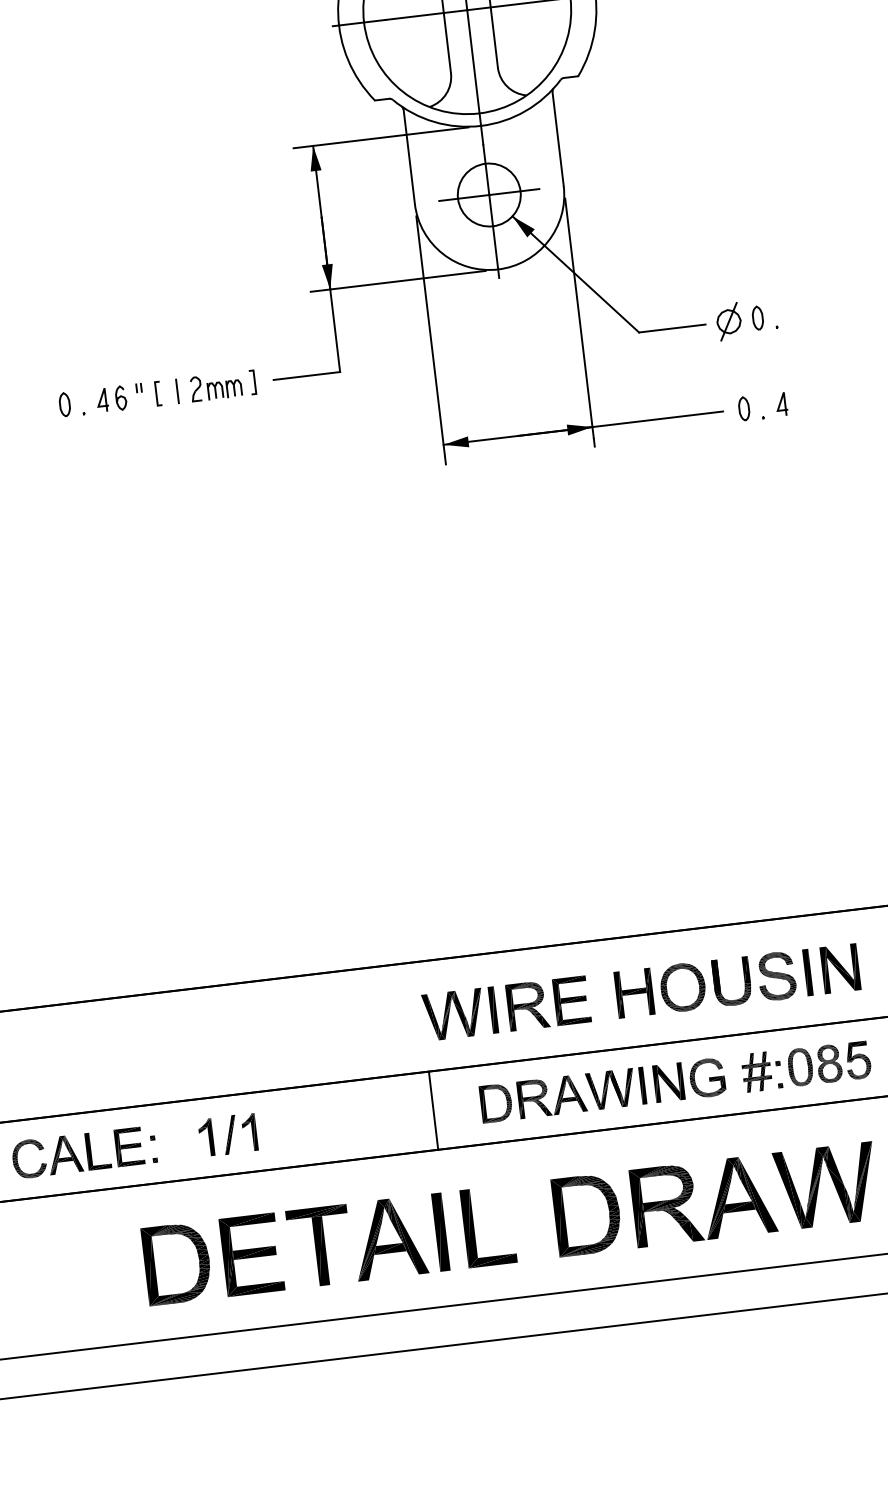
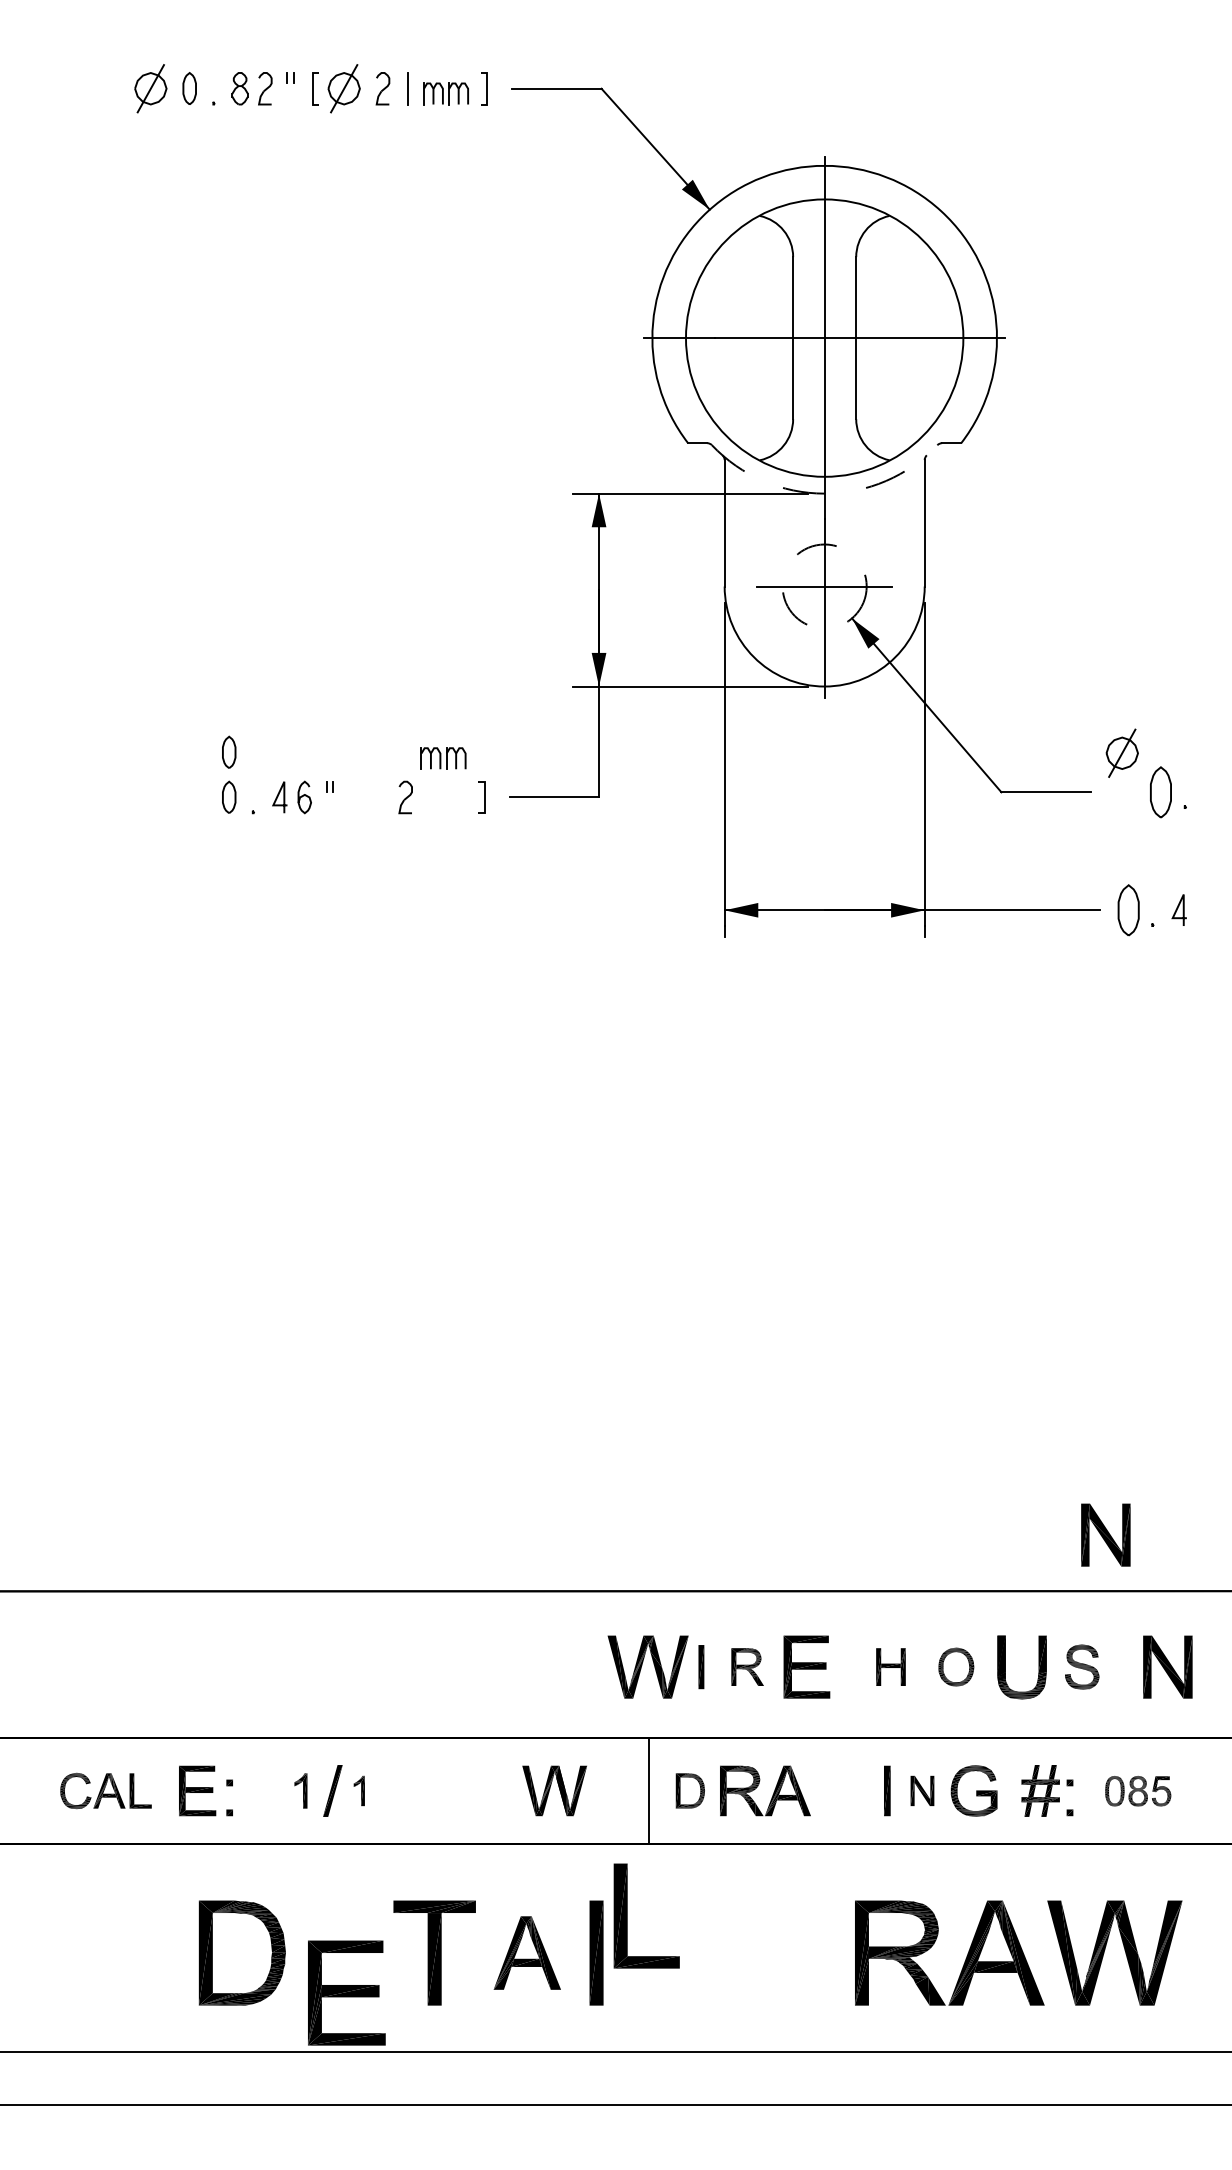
arc: (480, 125) -> (824, 493), solid -> dashed
circle: (489, 195) -> (824, 586), solid -> dashed
part: (758, 317) -> (1161, 791), size x1.6
part: (728, 321) -> (1121, 752), moved
part: (61, 370) -> (229, 751), added
part: (224, 389) -> (443, 758), moved
line: (177, 391) -> (380, 797), removed
line: (156, 393) -> (352, 797), removed
part: (744, 408) -> (1128, 909), size x1.6
part: (782, 875) -> (1105, 1534), added
part: (807, 972) -> (1123, 1666), removed
part: (776, 975) -> (1081, 1666), size x0.7
part: (683, 986) -> (956, 1666), size x0.6
part: (634, 992) -> (890, 1666), size x0.6
part: (527, 1005) -> (747, 1666), size x0.6
part: (493, 1009) -> (701, 1666), size x0.7
part: (829, 1063) -> (1138, 1790), size x0.6
part: (668, 1082) -> (922, 1790), size x0.6
part: (610, 1089) -> (554, 1790), moved
part: (496, 1102) -> (690, 1790), size x0.7
line: (433, 1110) -> (649, 1790), moved
part: (249, 1132) -> (359, 1790), size x0.6
part: (206, 1137) -> (300, 1790), size x0.7
part: (60, 1154) -> (105, 1790), size x0.7
part: (587, 1214) -> (793, 1952), removed
part: (474, 1227) -> (627, 1915), moved
part: (389, 1237) -> (527, 1952), size x0.7
part: (251, 1254) -> (346, 1992), moved

